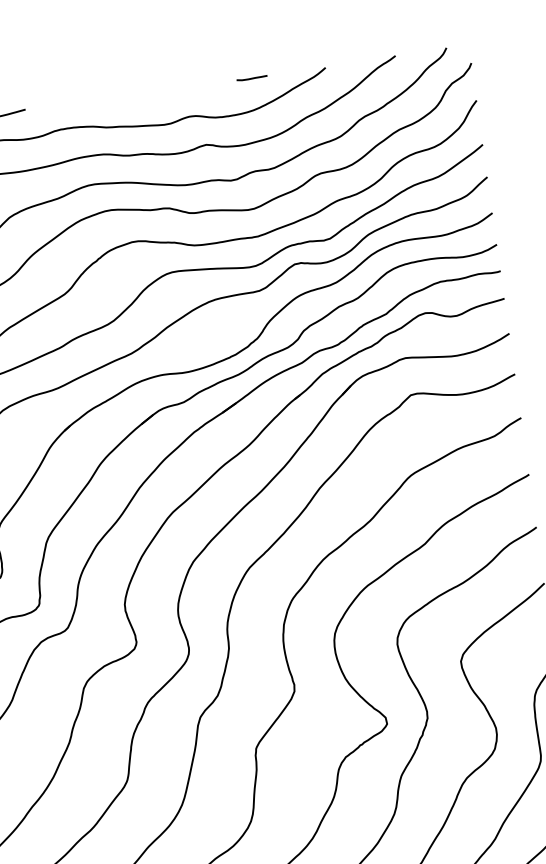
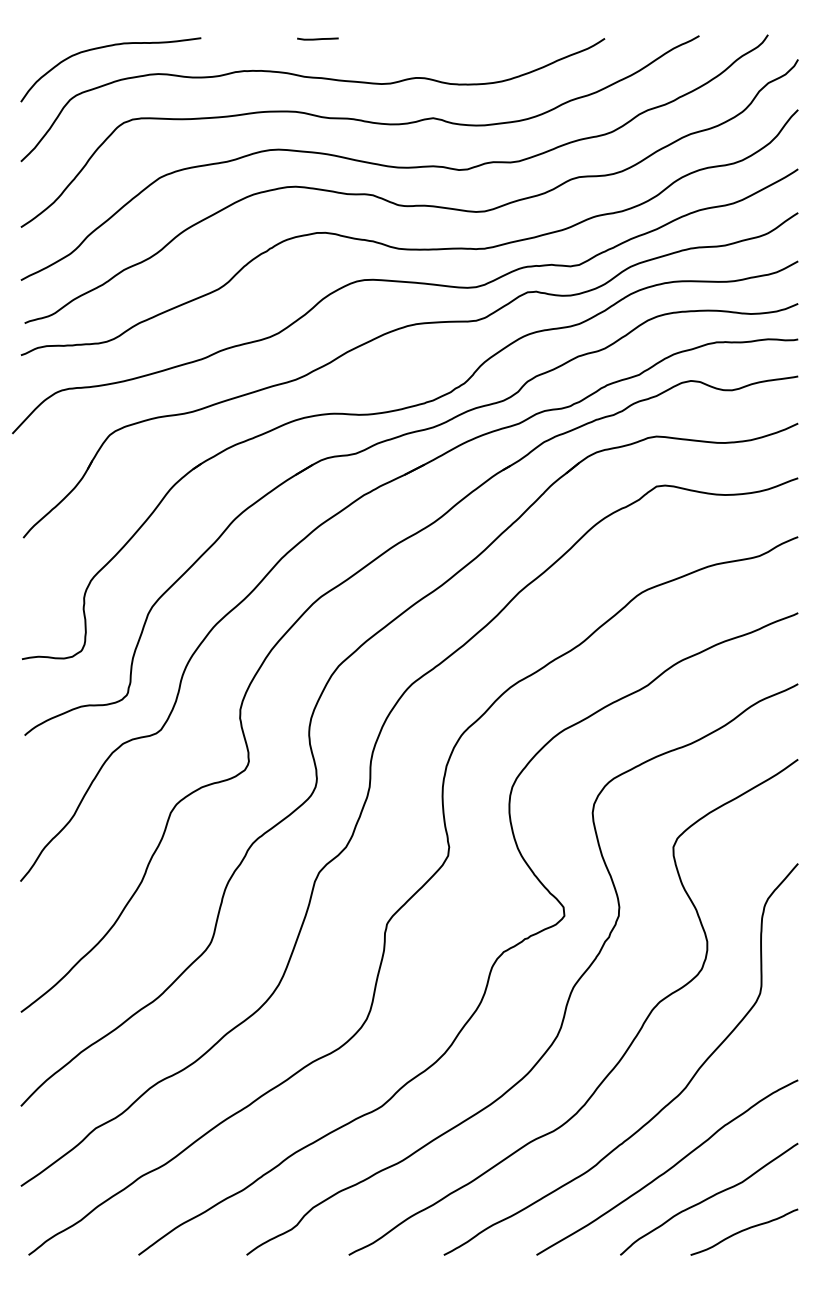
line: (251, 78) -> (317, 38), moved

